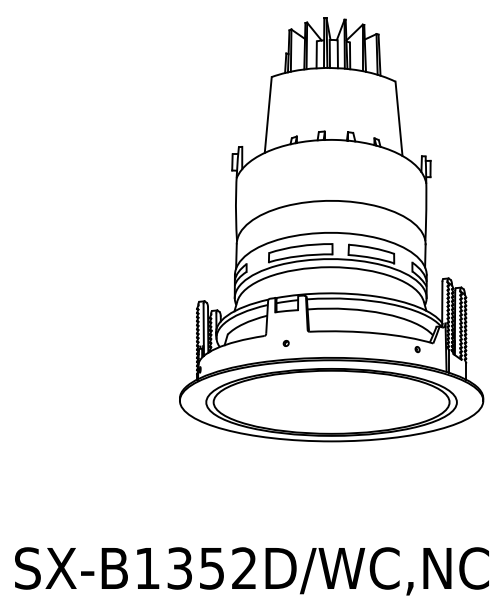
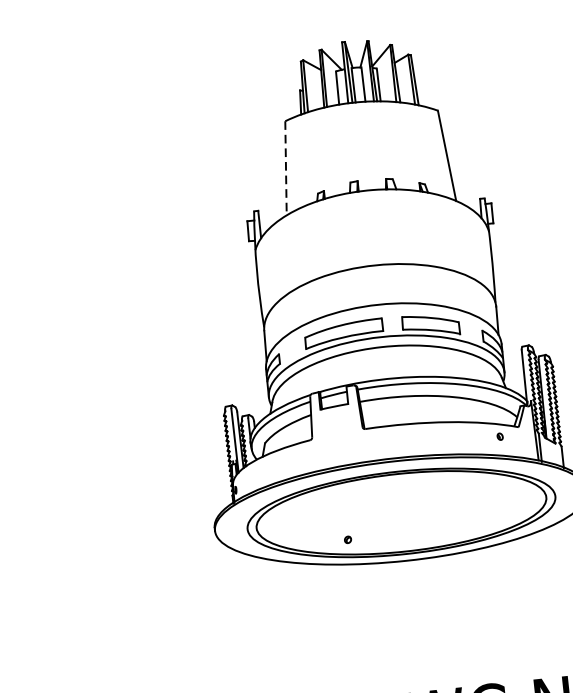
line: (268, 115) -> (286, 168), solid -> dashed
part: (285, 343) -> (347, 539), moved

